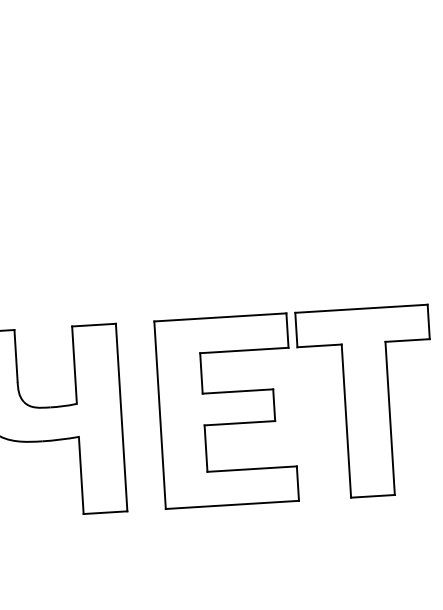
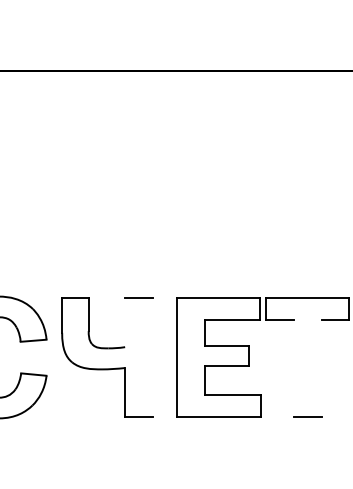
line: (75, 364) -> (125, 322), removed
line: (121, 417) -> (152, 357), removed
line: (390, 418) -> (321, 368), removed
line: (345, 421) -> (293, 368), removed

